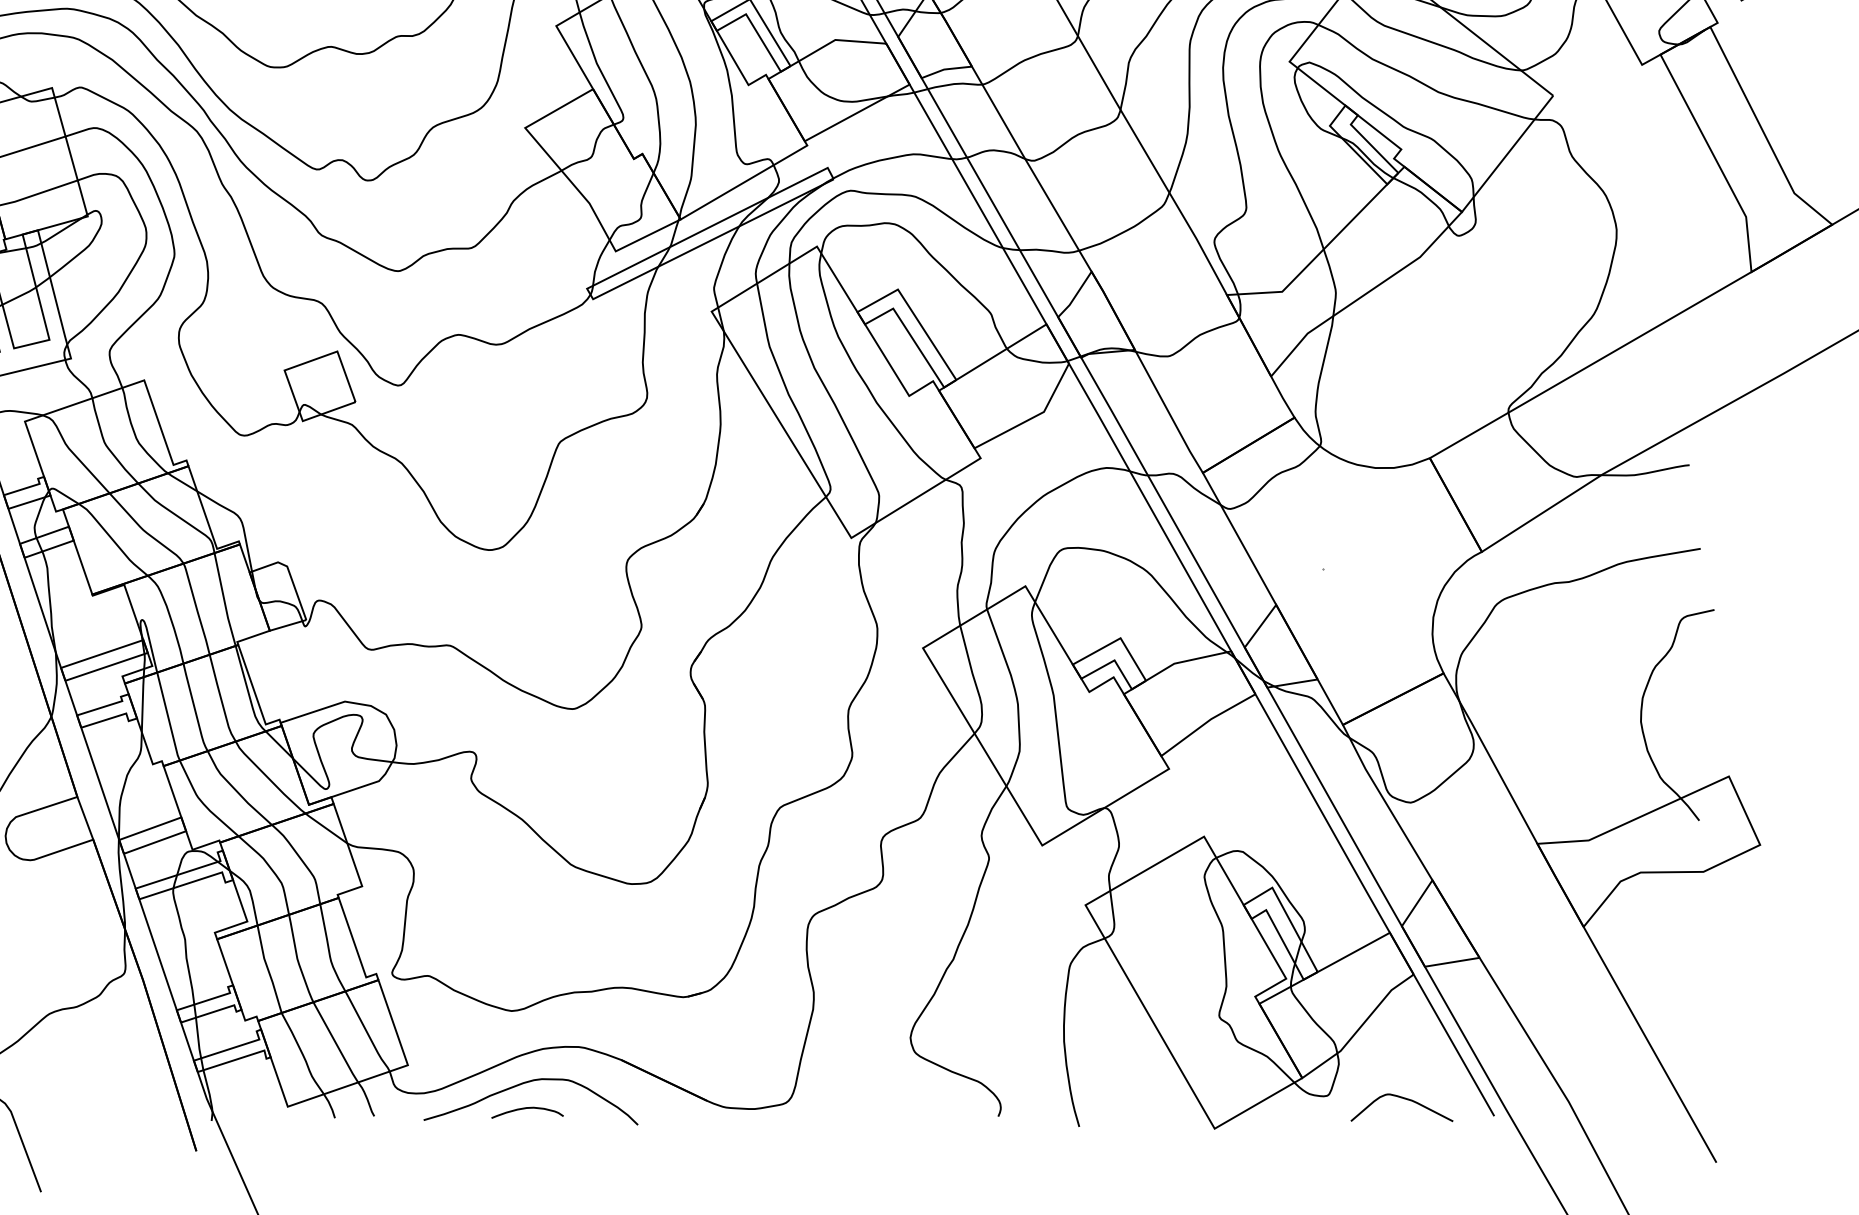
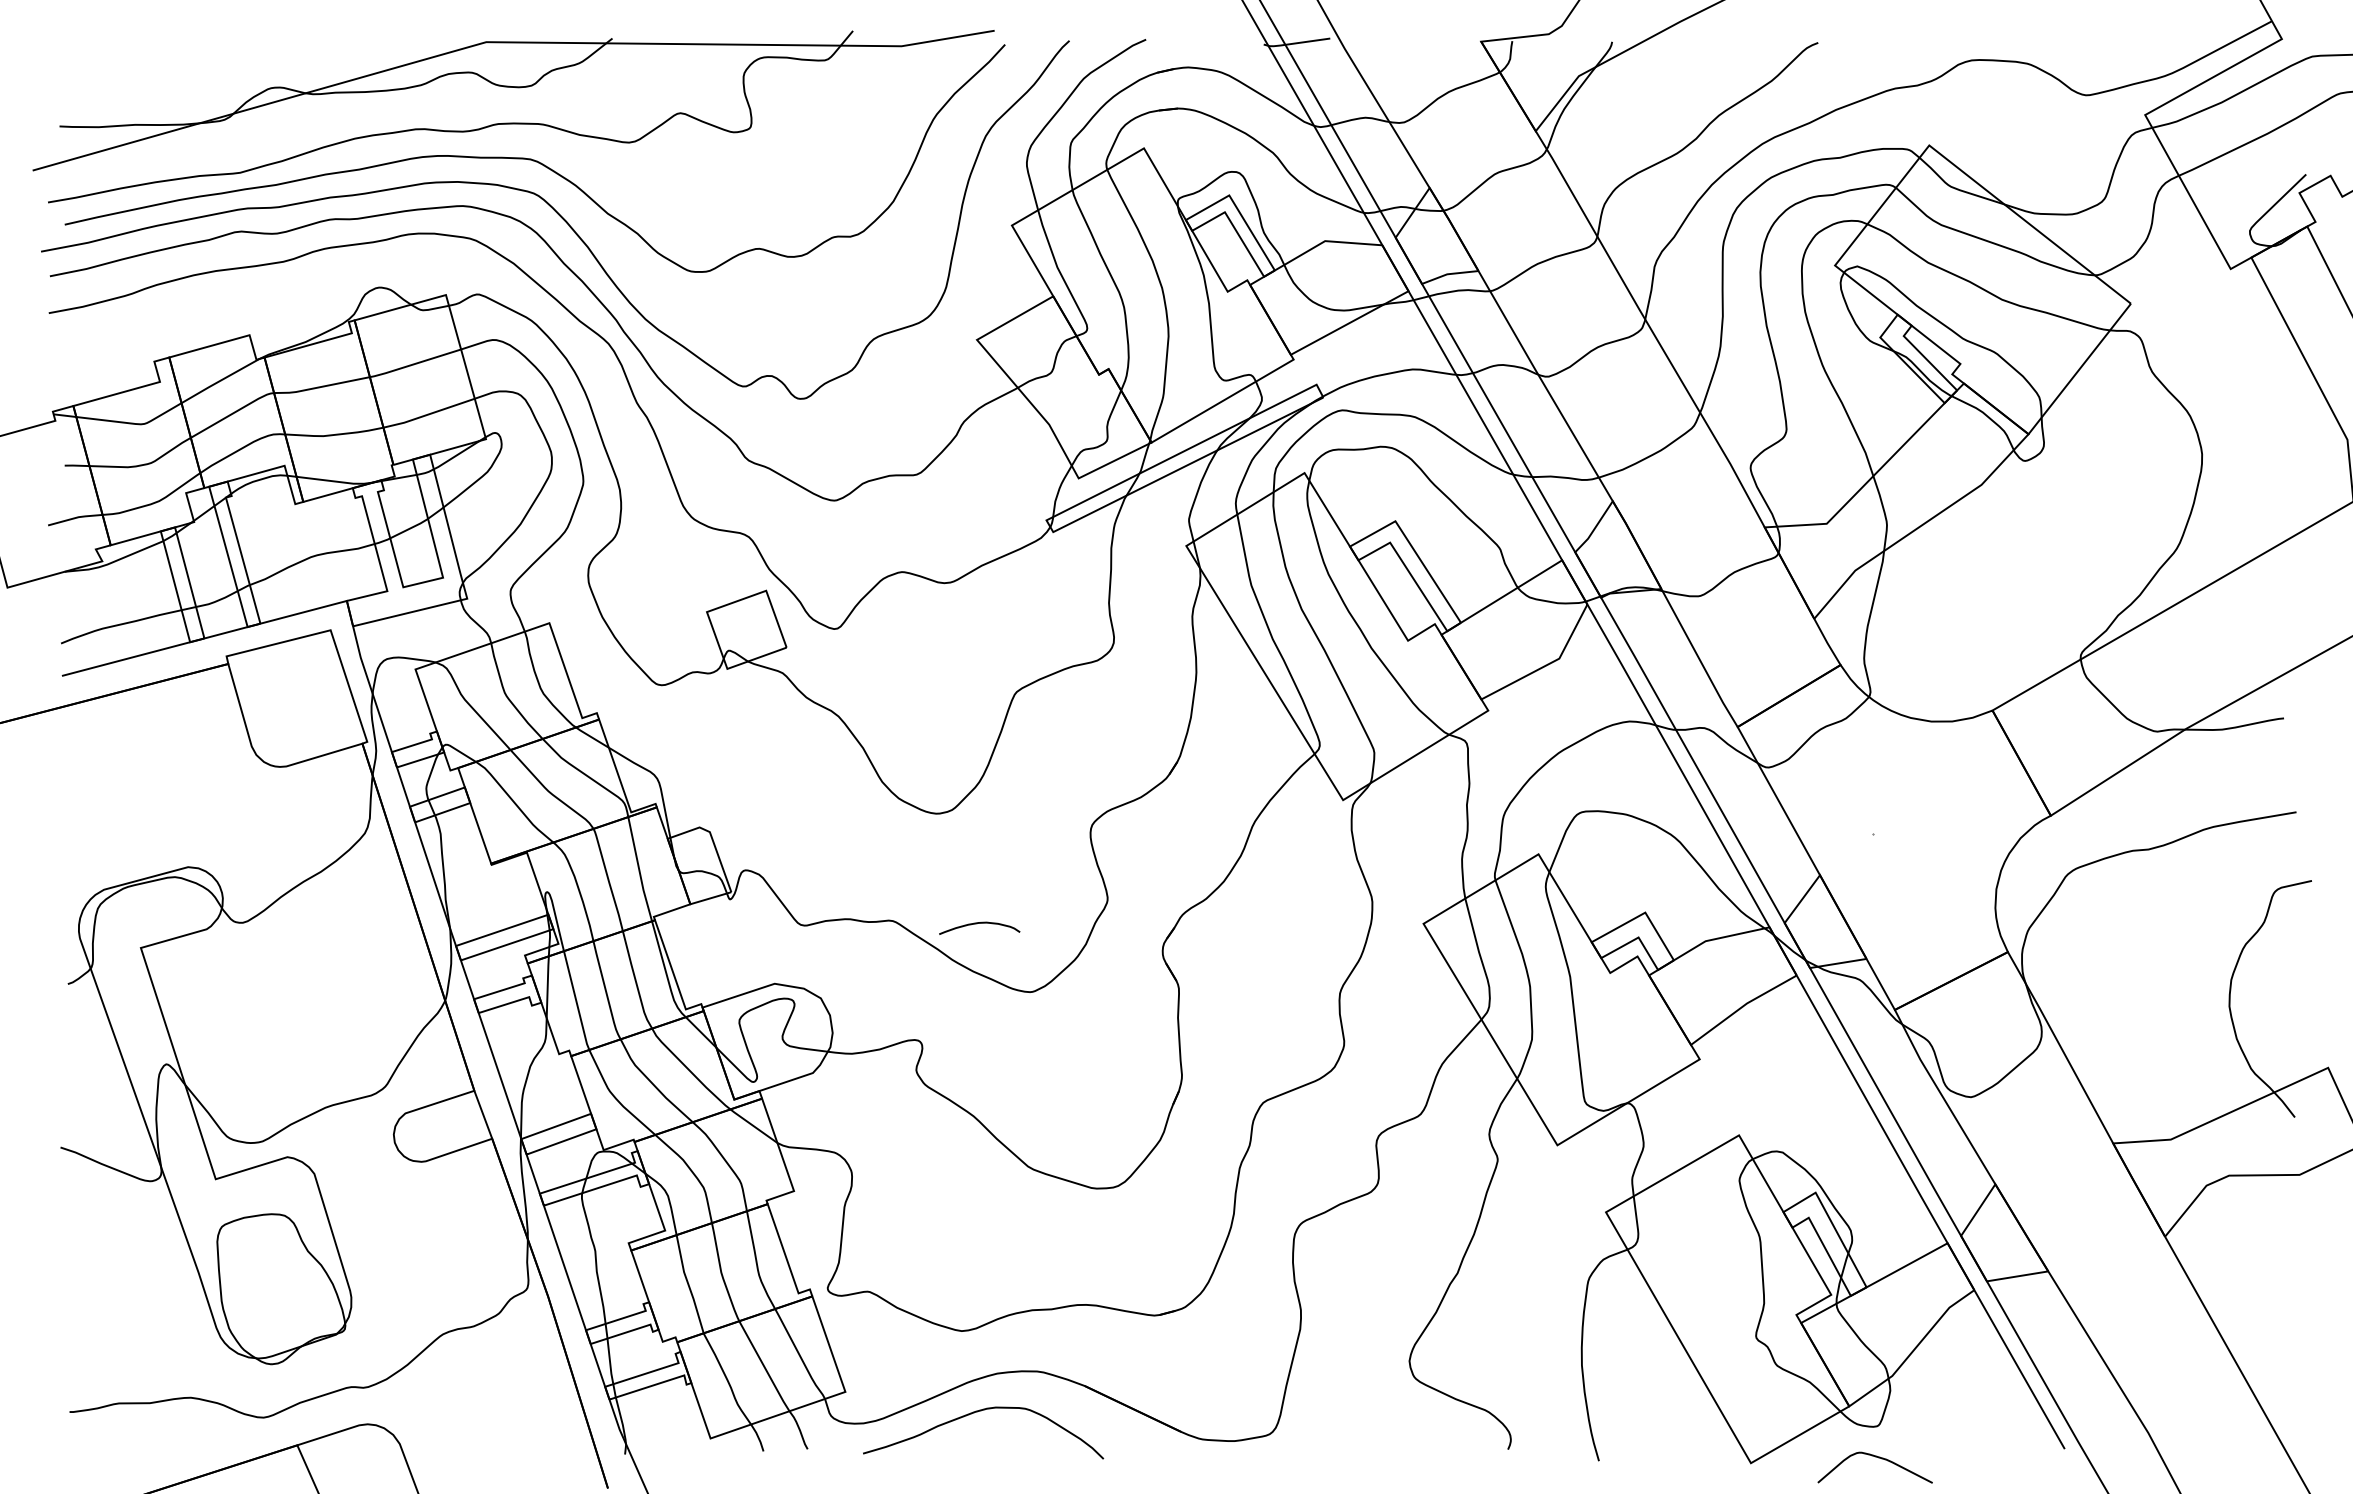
curve: (1404, 1099) -> (1878, 1458), moved
curve: (525, 1109) -> (977, 924), moved

